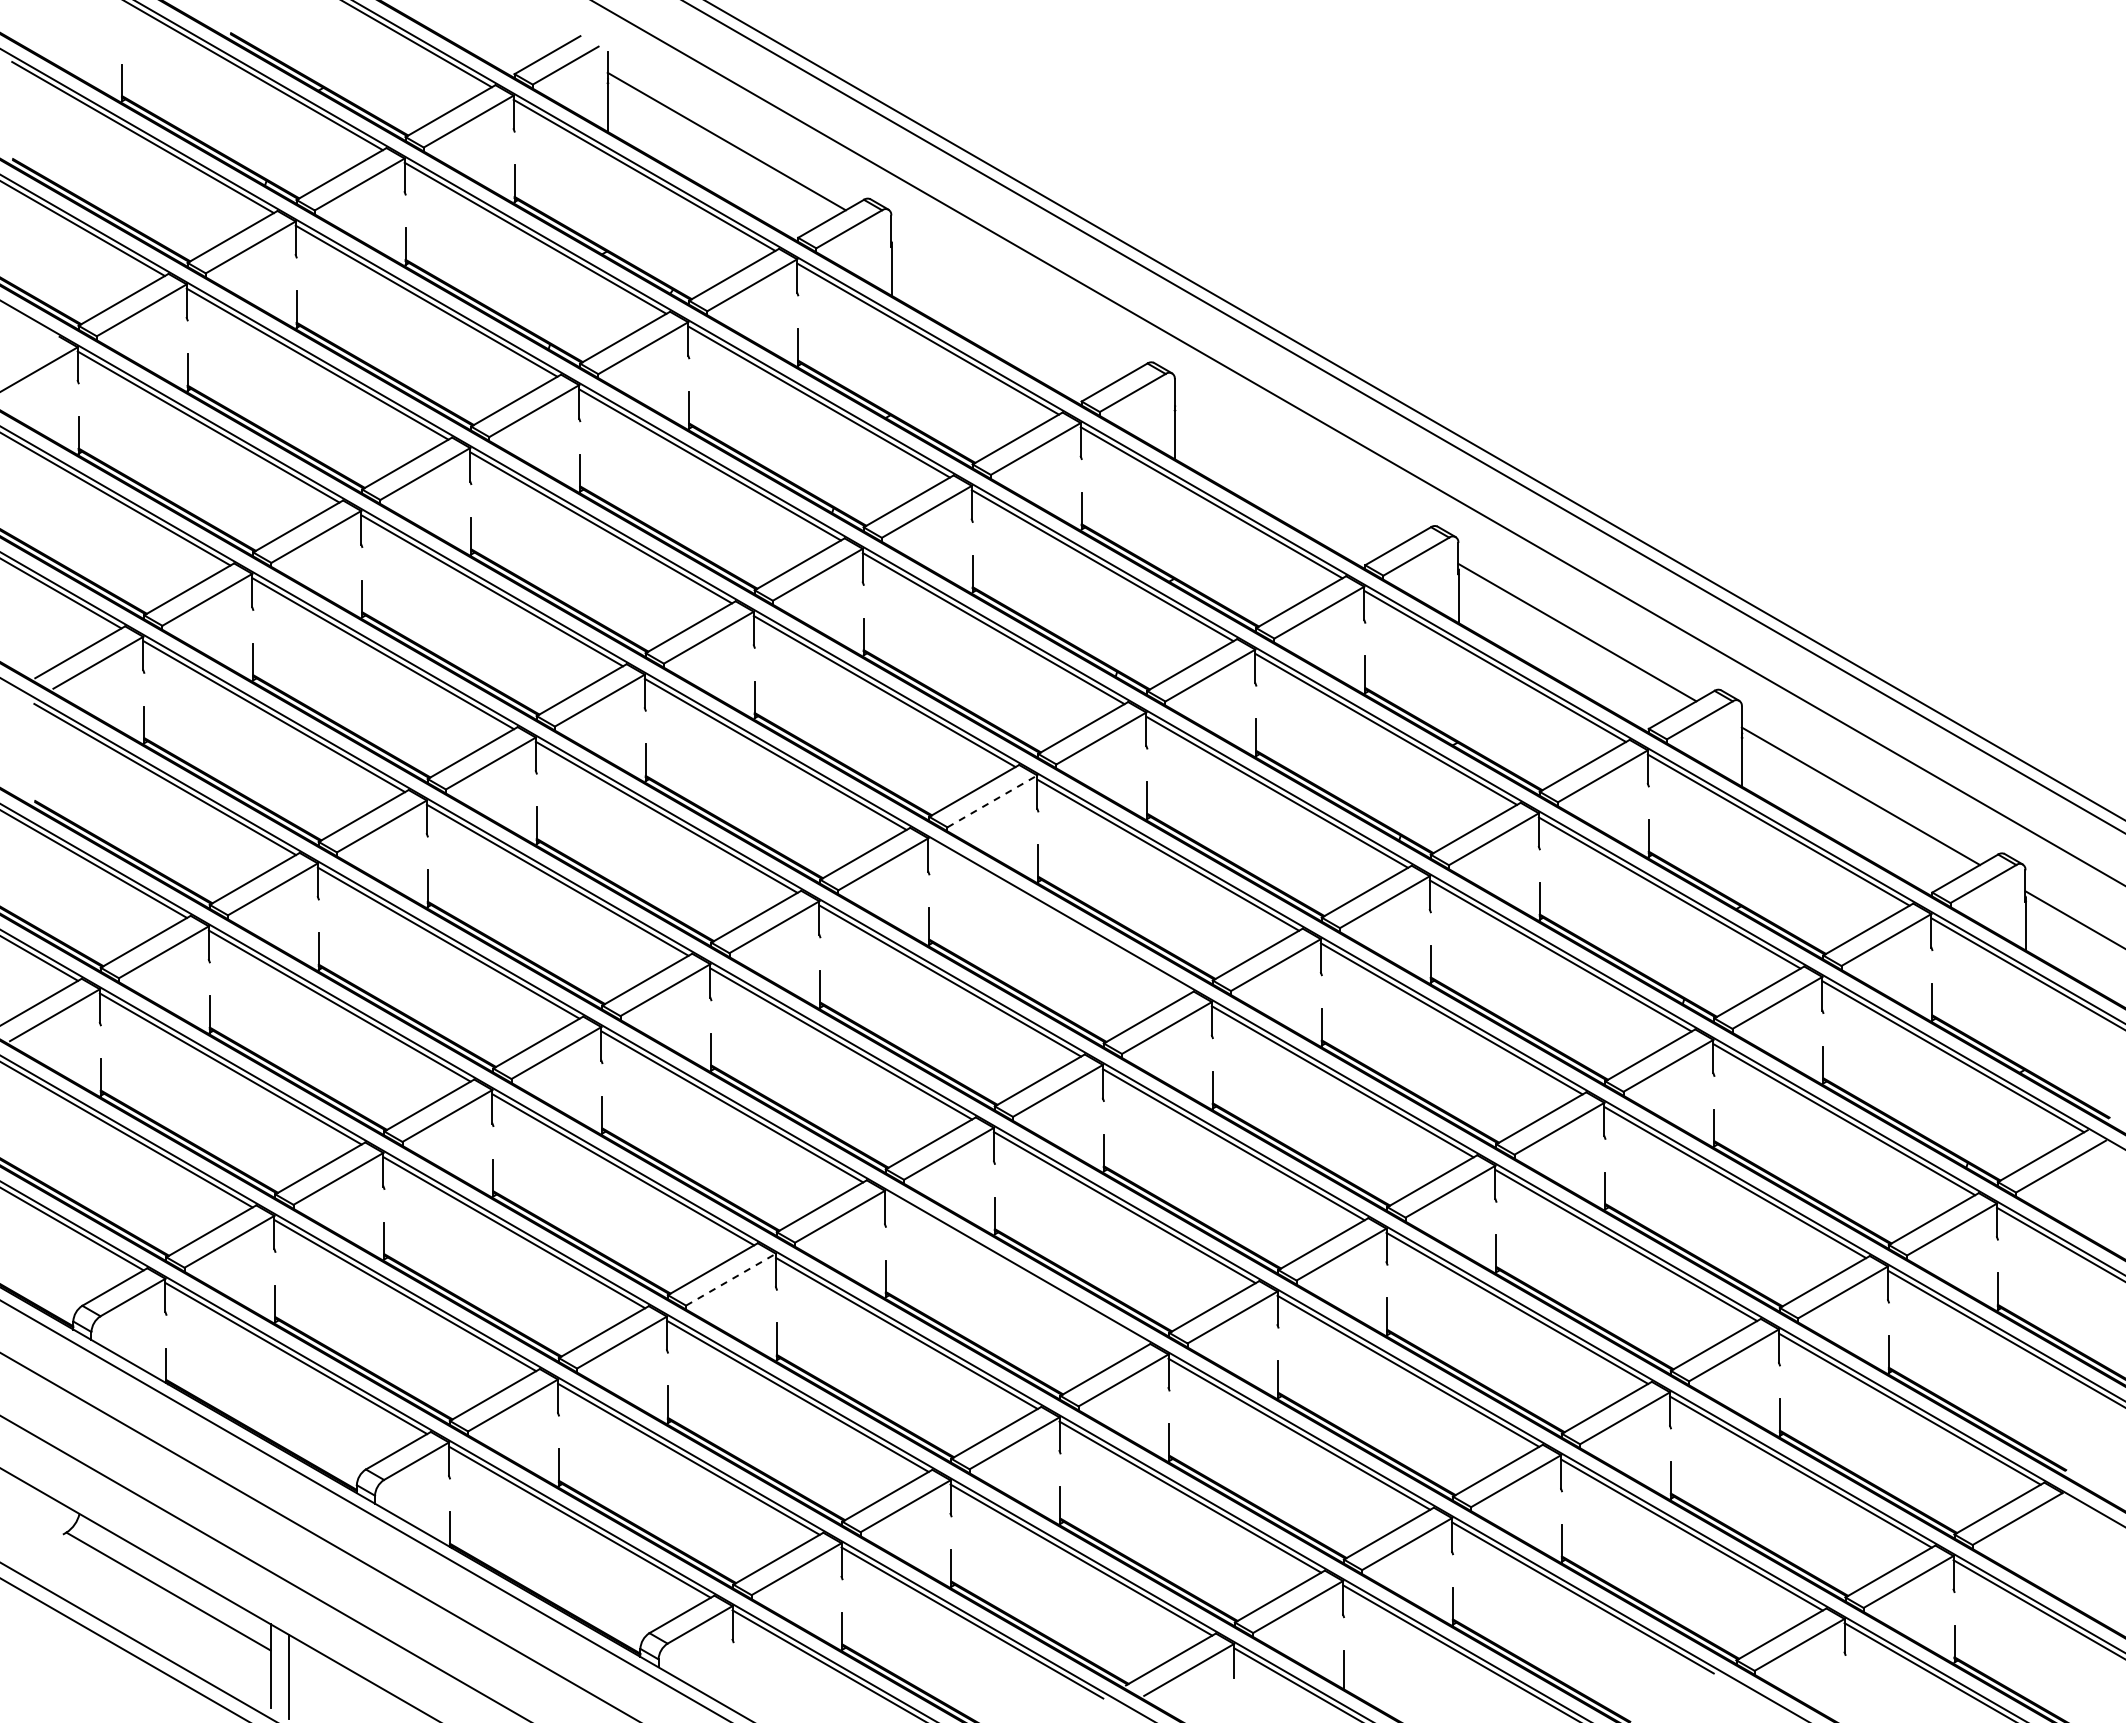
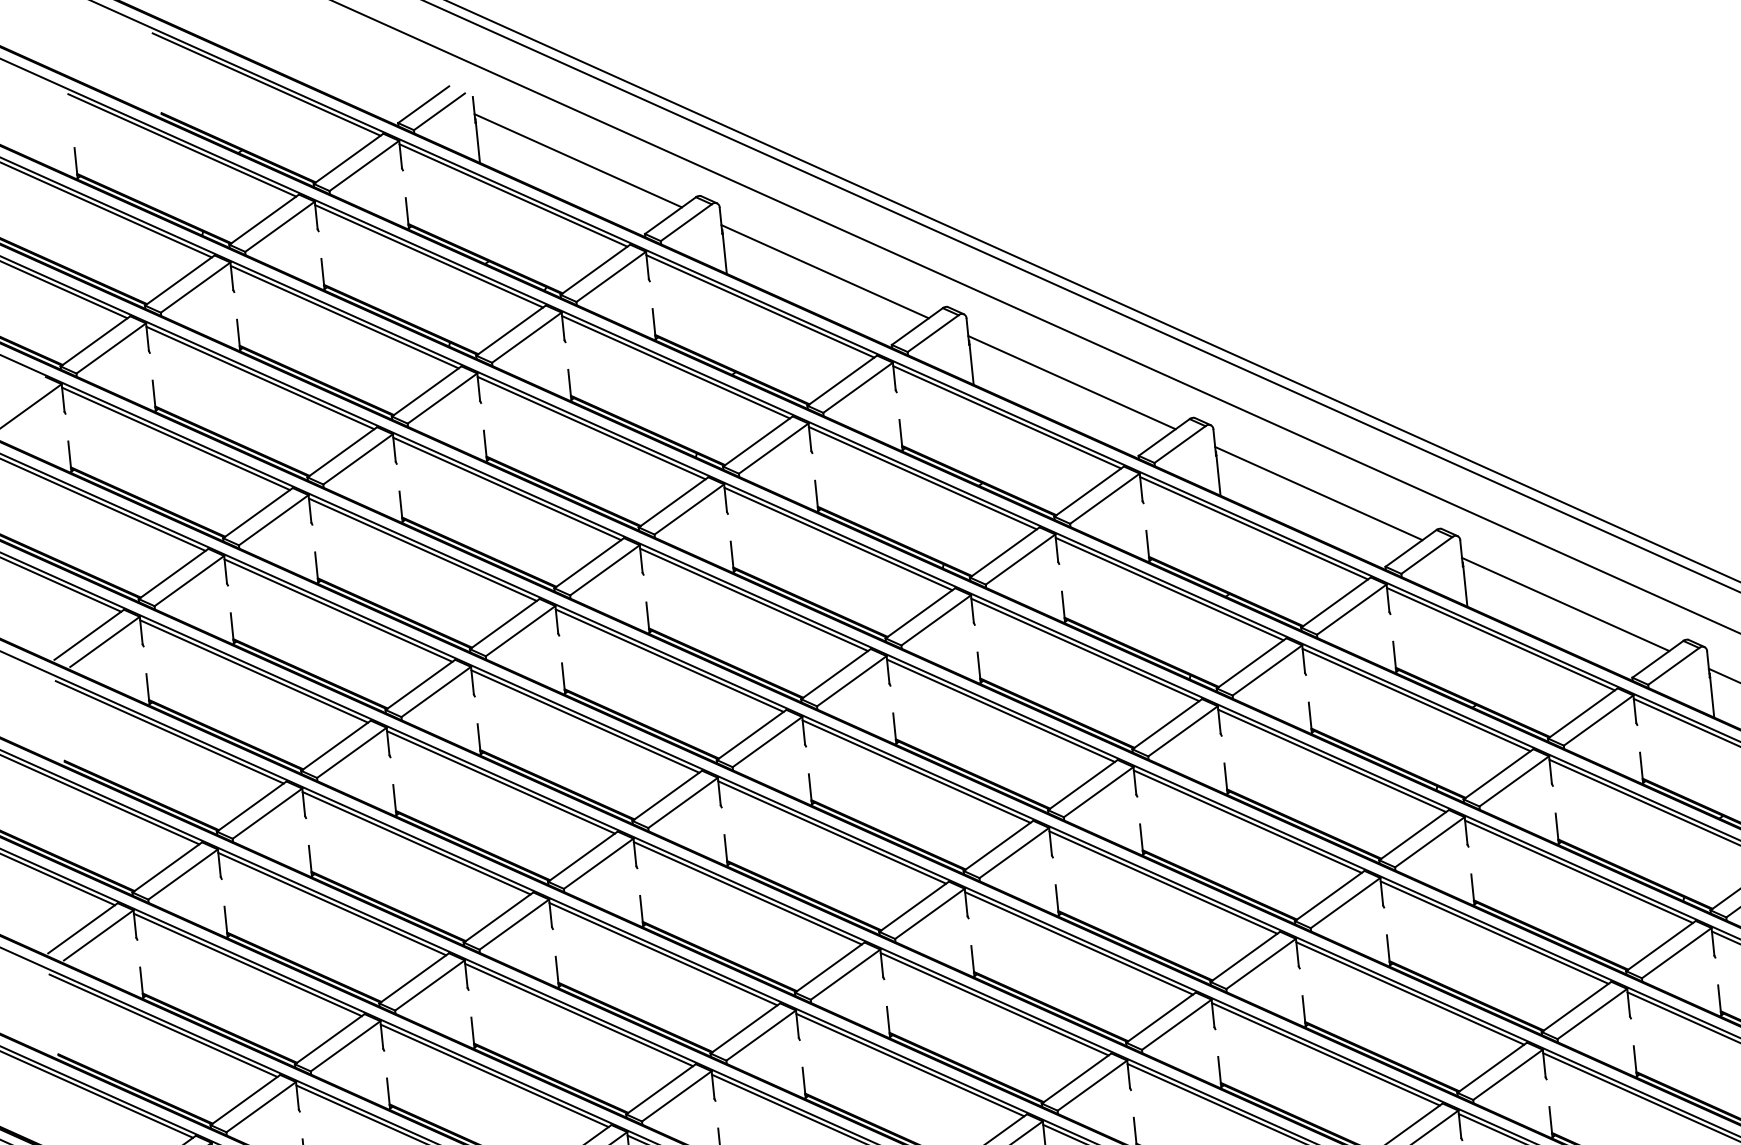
line: (1010, 304) -> (825, 271), added
line: (1293, 468) -> (1071, 382), added
line: (992, 801) -> (851, 681), dashed -> solid
line: (1059, 917) -> (916, 771), added
line: (1015, 1270) -> (910, 1065), added
line: (731, 1279) -> (677, 1096), dashed -> solid

